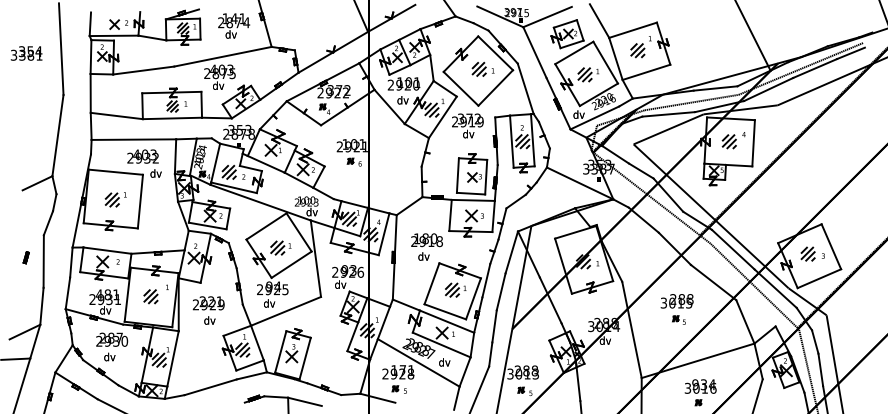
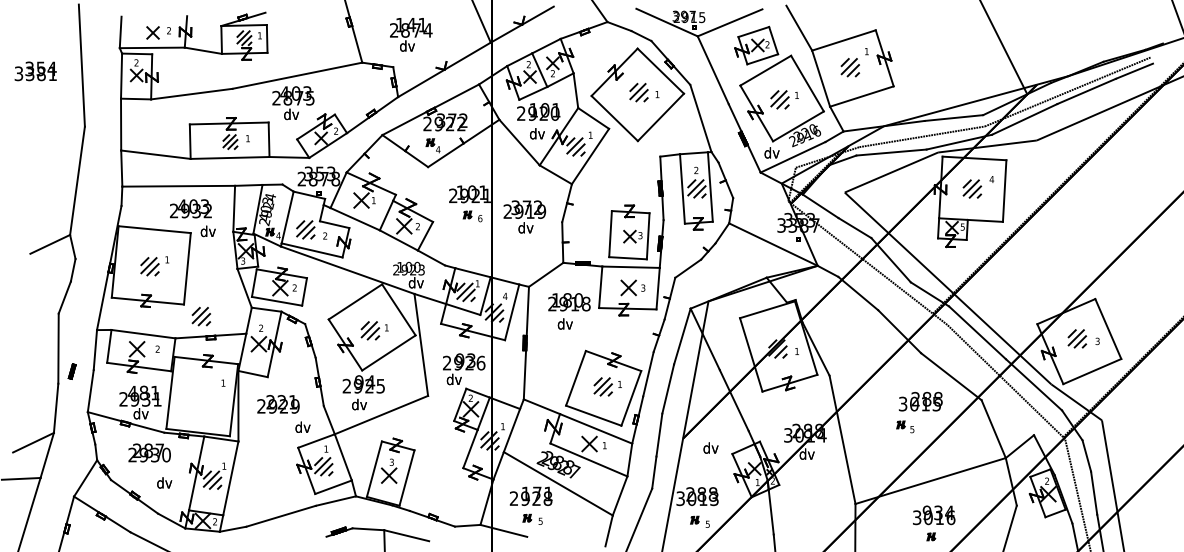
text: (234, 25) -> (411, 34), moved
text: (467, 125) -> (524, 216), moved
text: (427, 247) -> (569, 311), moved
part: (25, 257) -> (71, 371), moved
part: (151, 296) -> (201, 316), moved
text: (676, 301) -> (920, 401), moved
text: (209, 319) -> (302, 426), moved
text: (109, 356) -> (164, 482), moved
text: (444, 361) -> (710, 447), moved

